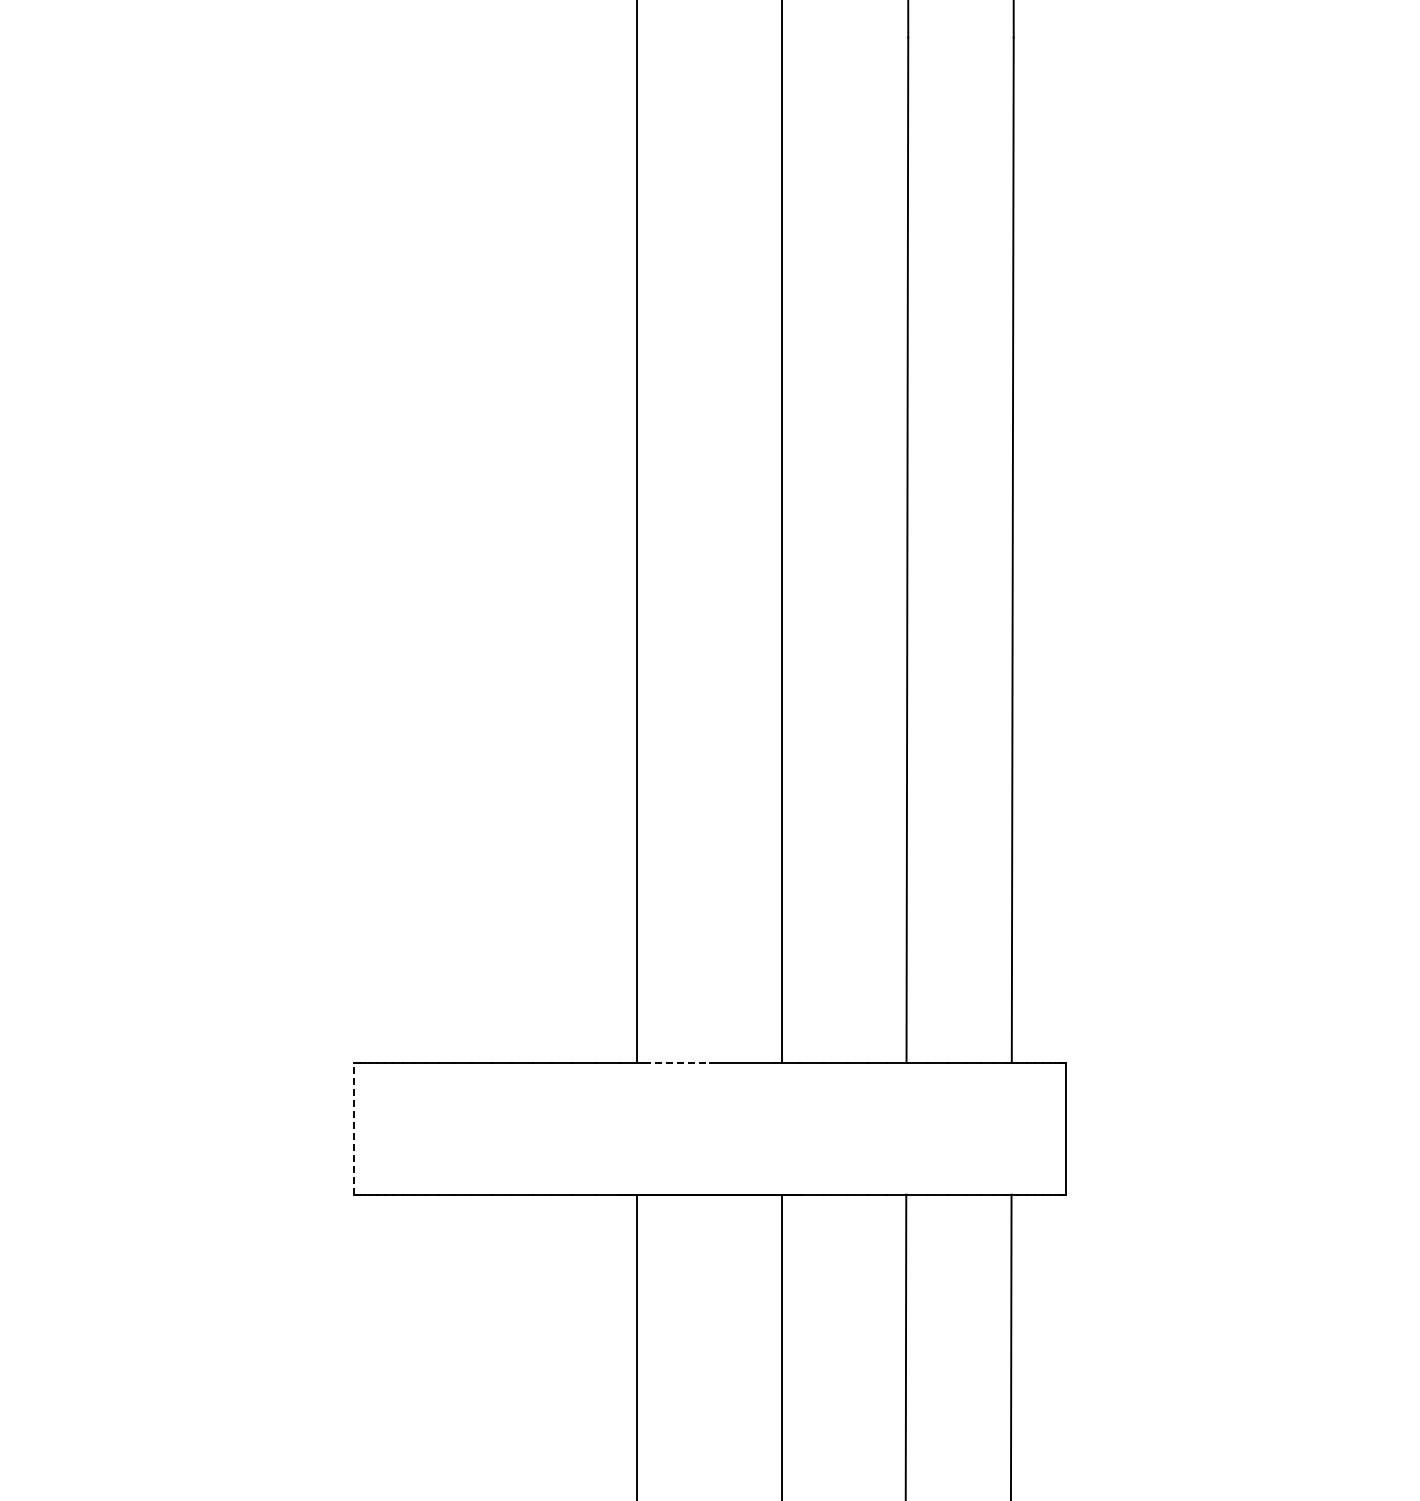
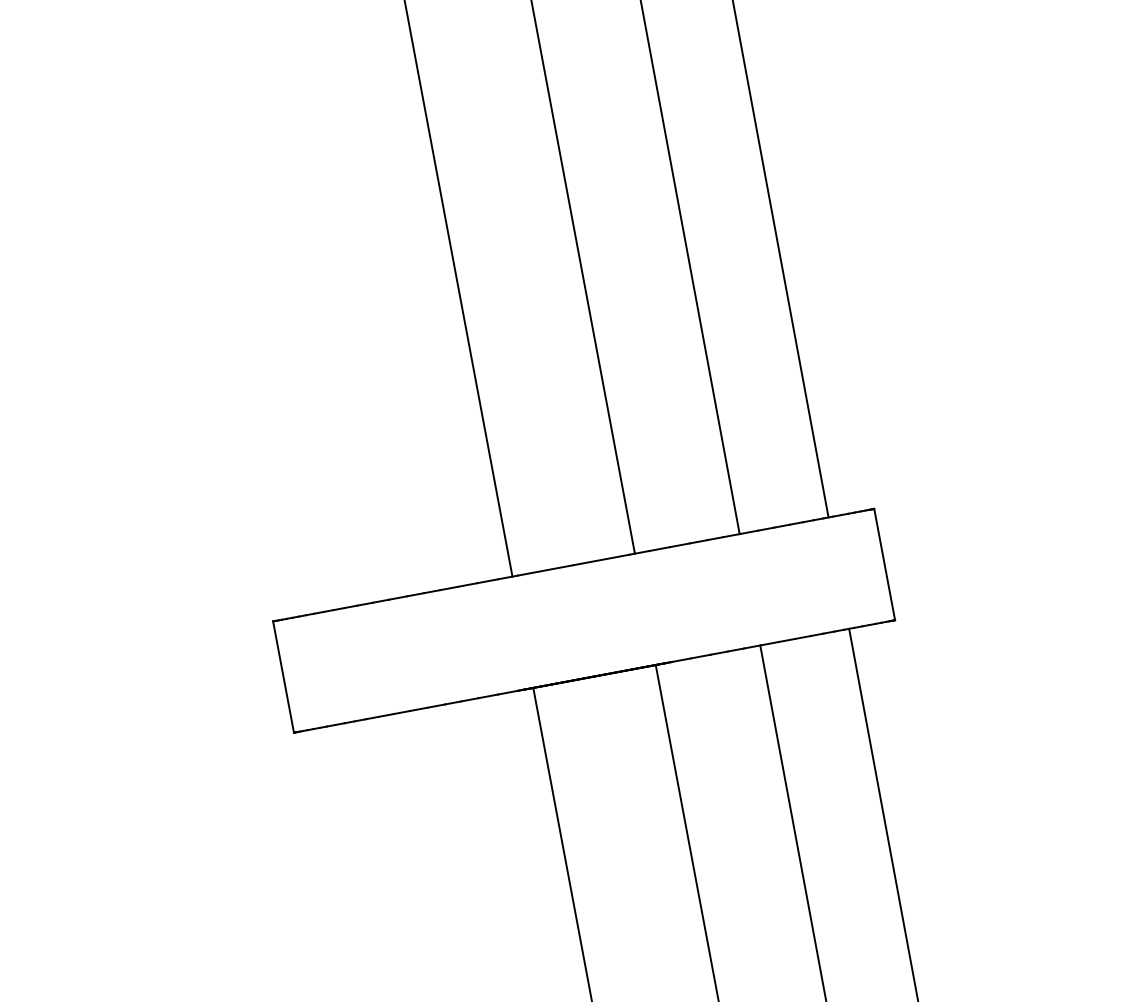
line: (677, 1062) -> (546, 570), dashed -> solid
line: (354, 1128) -> (283, 676), dashed -> solid

